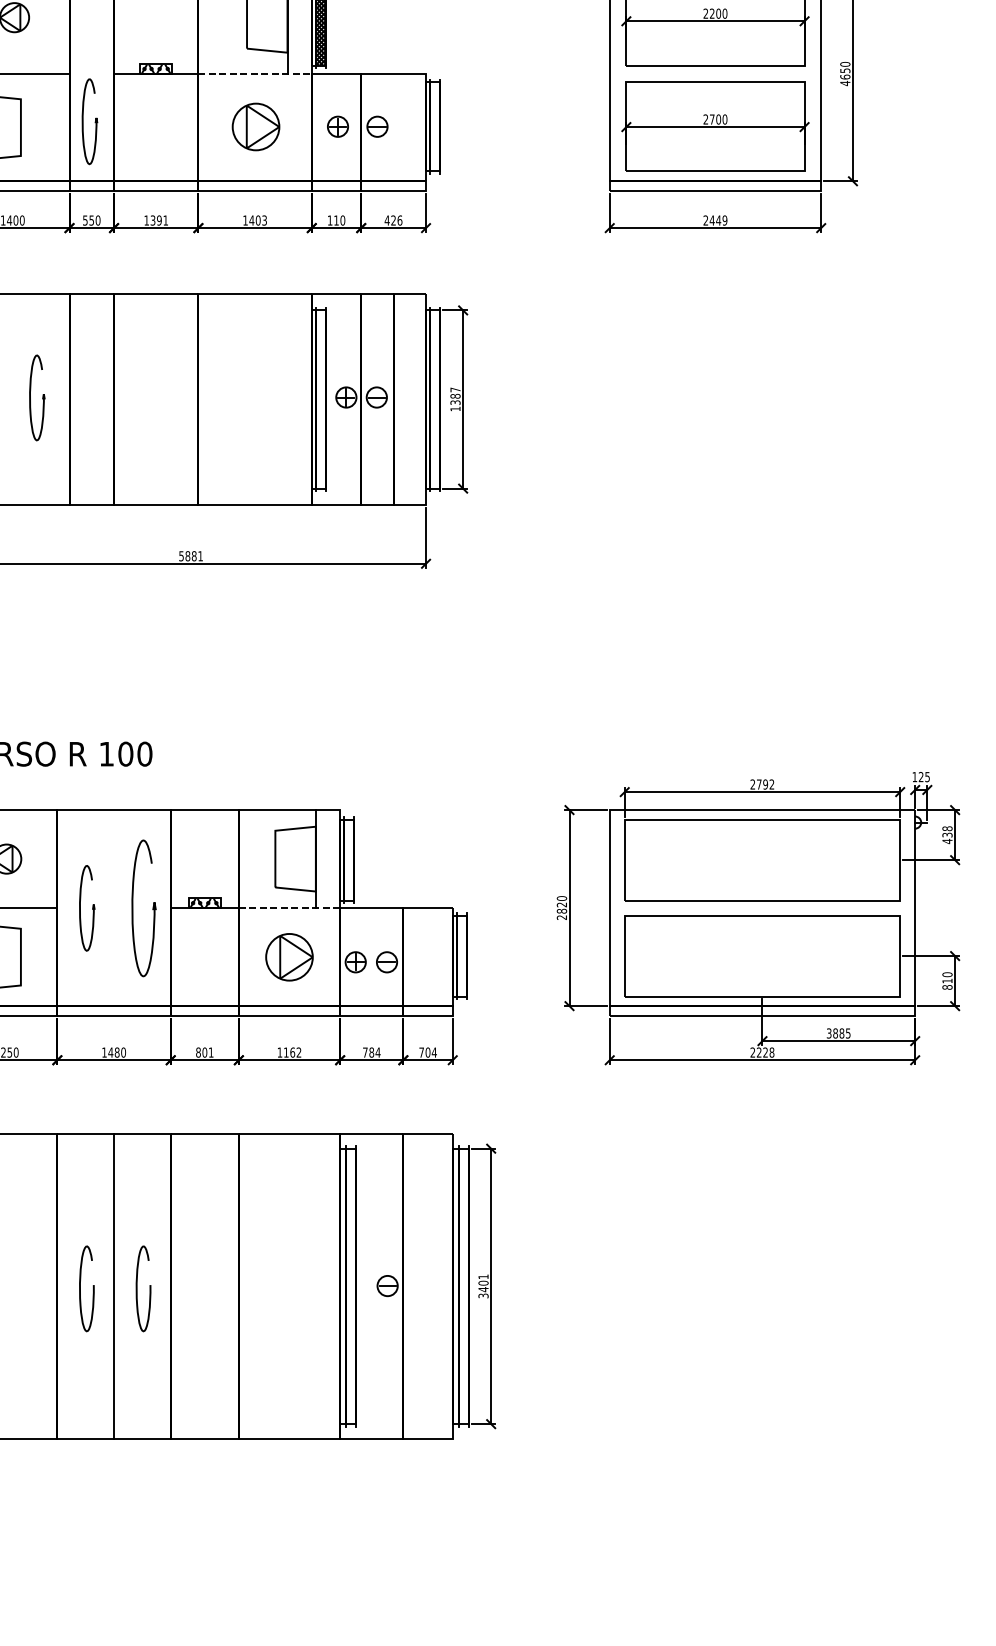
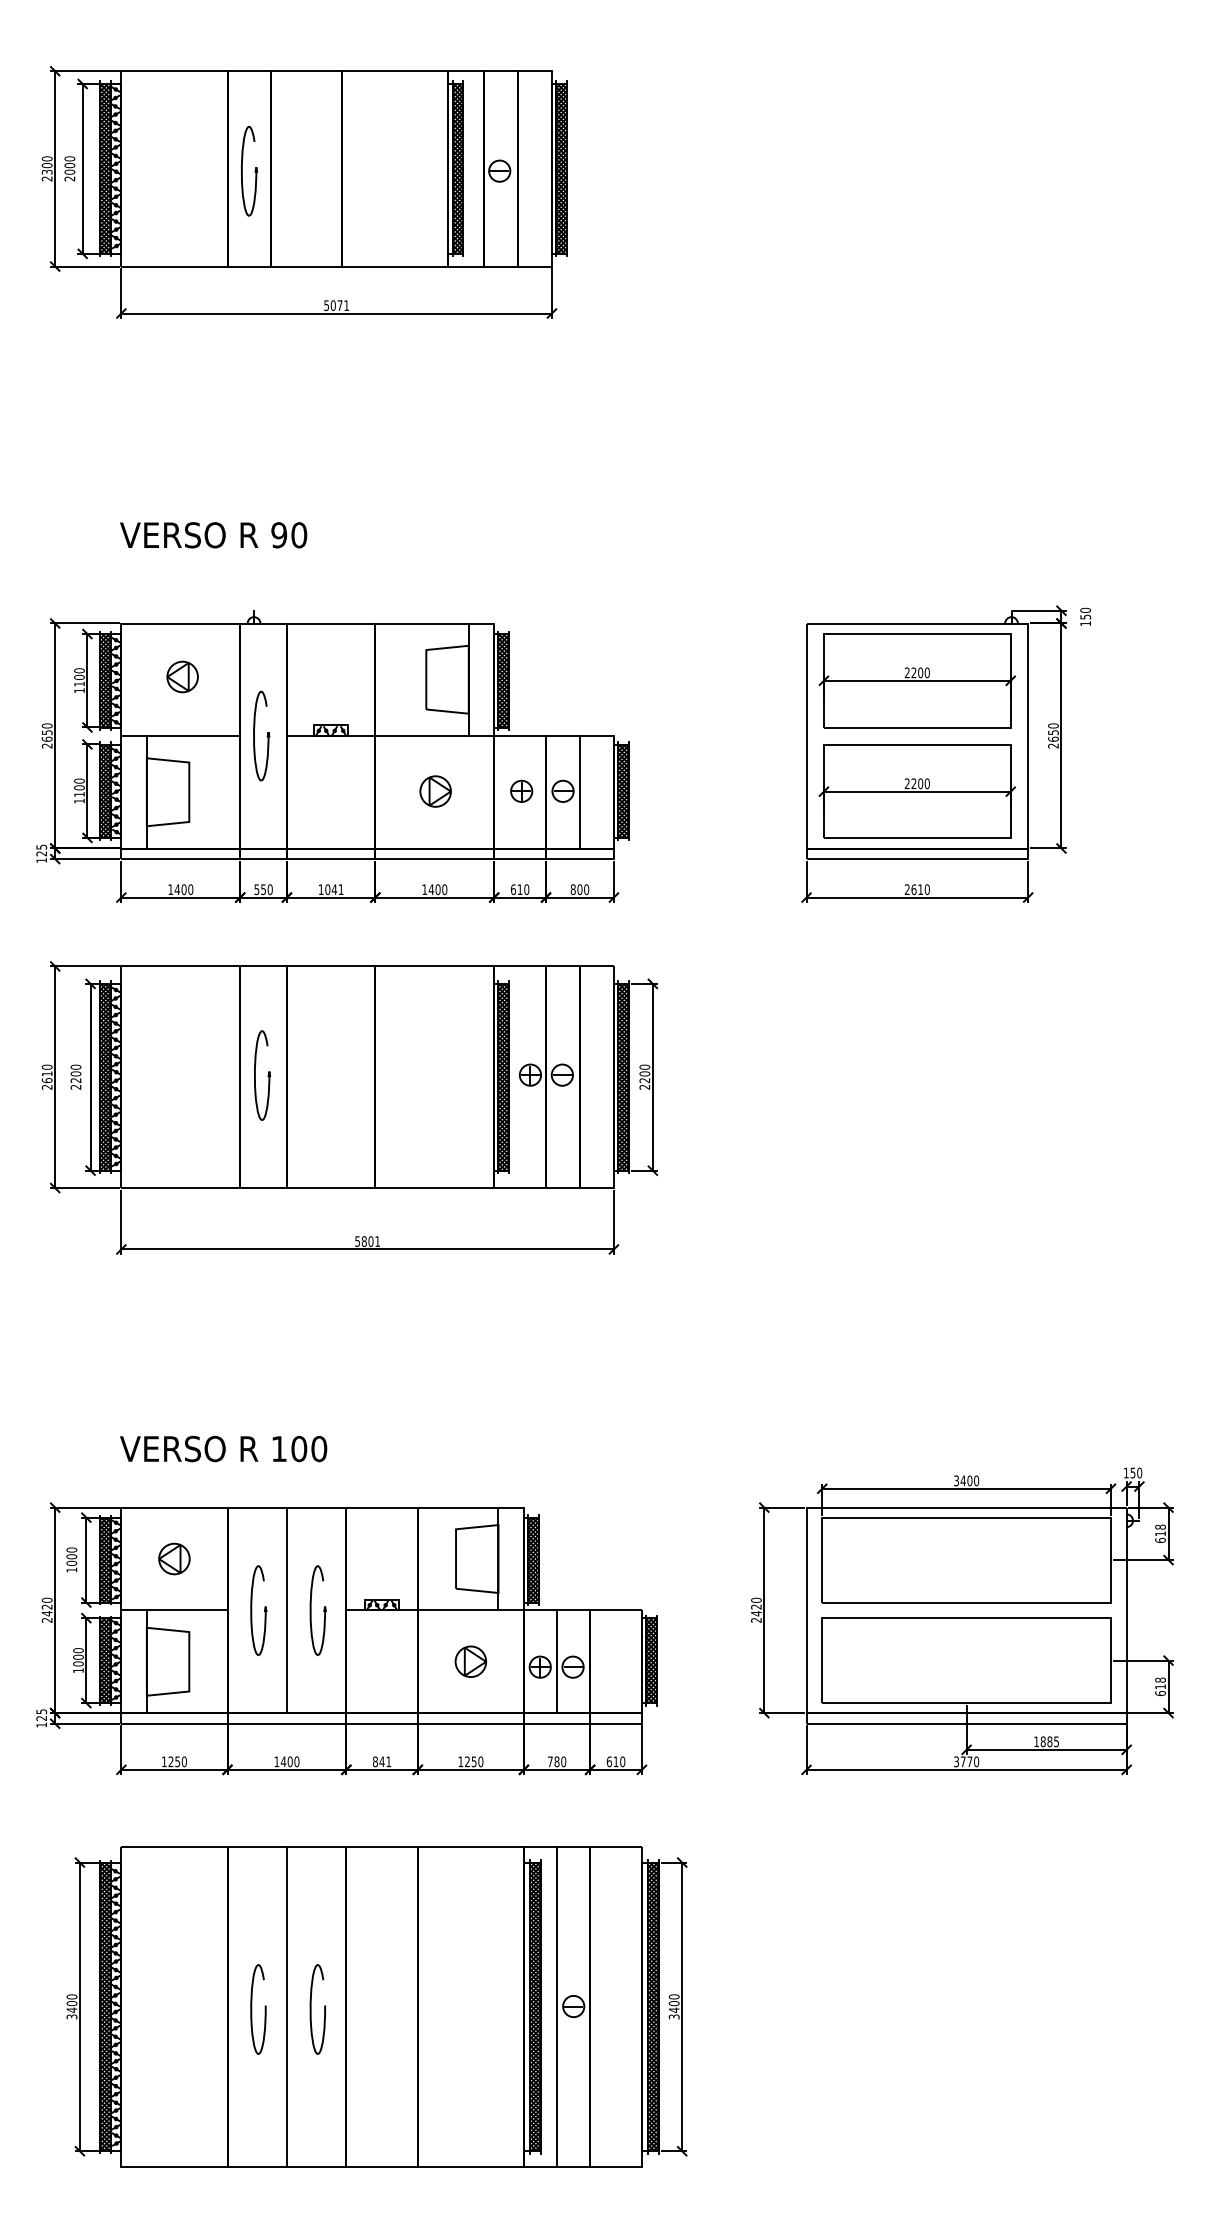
line: (255, 74) -> (435, 736), dashed -> solid
text: (845, 83) -> (1053, 745), 4650 -> 2650
text: (711, 119) -> (913, 783), 2700 -> 2200
part: (89, 121) -> (261, 735), moved
hatch: (435, 125) -> (623, 790), added
part: (255, 126) -> (435, 791), size x0.62
line: (394, 127) -> (580, 792), added
text: (156, 220) -> (331, 889), 1391 -> 1041
text: (264, 220) -> (444, 889), 1403 -> 1400
text: (330, 220) -> (513, 889), 110 -> 610
text: (393, 220) -> (579, 889), 426 -> 800
text: (718, 220) -> (920, 889), 2449 -> 2610
part: (37, 397) -> (262, 1075), moved
hatch: (320, 398) -> (503, 1076), added
hatch: (435, 398) -> (623, 1076), added
text: (455, 398) -> (644, 1076), 1387 -> 2200
text: (193, 556) -> (370, 1241), 5881 -> 5801
text: (924, 776) -> (1136, 1472), 125 -> 150
text: (762, 784) -> (966, 1480), 2792 -> 3400
text: (947, 838) -> (1160, 1537), 438 -> 618
hatch: (349, 859) -> (533, 1559), added
line: (113, 908) -> (286, 1610), added
part: (143, 908) -> (317, 1610), size x0.62
line: (290, 908) -> (471, 1610), dashed -> solid
text: (562, 911) -> (756, 1613), 2820 -> 2420
hatch: (461, 955) -> (651, 1660), added
part: (289, 956) -> (470, 1661), size x0.62
line: (372, 956) -> (557, 1661), added
text: (947, 980) -> (1160, 1686), 810 -> 618
text: (829, 1033) -> (1036, 1741), 3885 -> 1885
text: (116, 1052) -> (289, 1761), 1480 -> 1400
text: (204, 1052) -> (381, 1761), 801 -> 841
text: (292, 1052) -> (474, 1761), 1162 -> 1250
text: (377, 1052) -> (563, 1761), 784 -> 780
text: (427, 1052) -> (615, 1761), 704 -> 610
text: (762, 1052) -> (966, 1761), 2228 -> 3770
text: (482, 1276) -> (673, 1996), 3401 -> 3400
hatch: (351, 1286) -> (535, 2006), added
line: (372, 1286) -> (557, 2006), added
hatch: (463, 1286) -> (653, 2006), added

